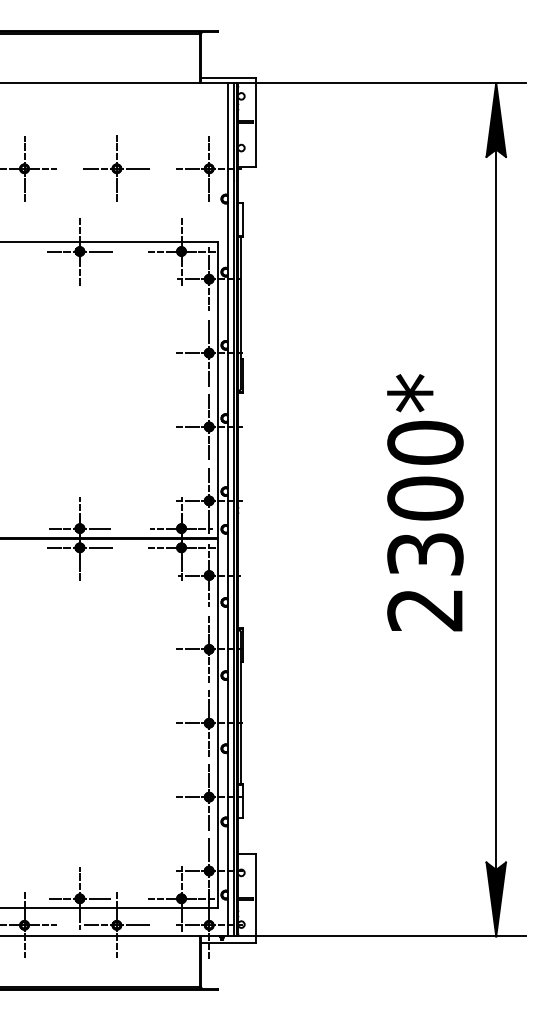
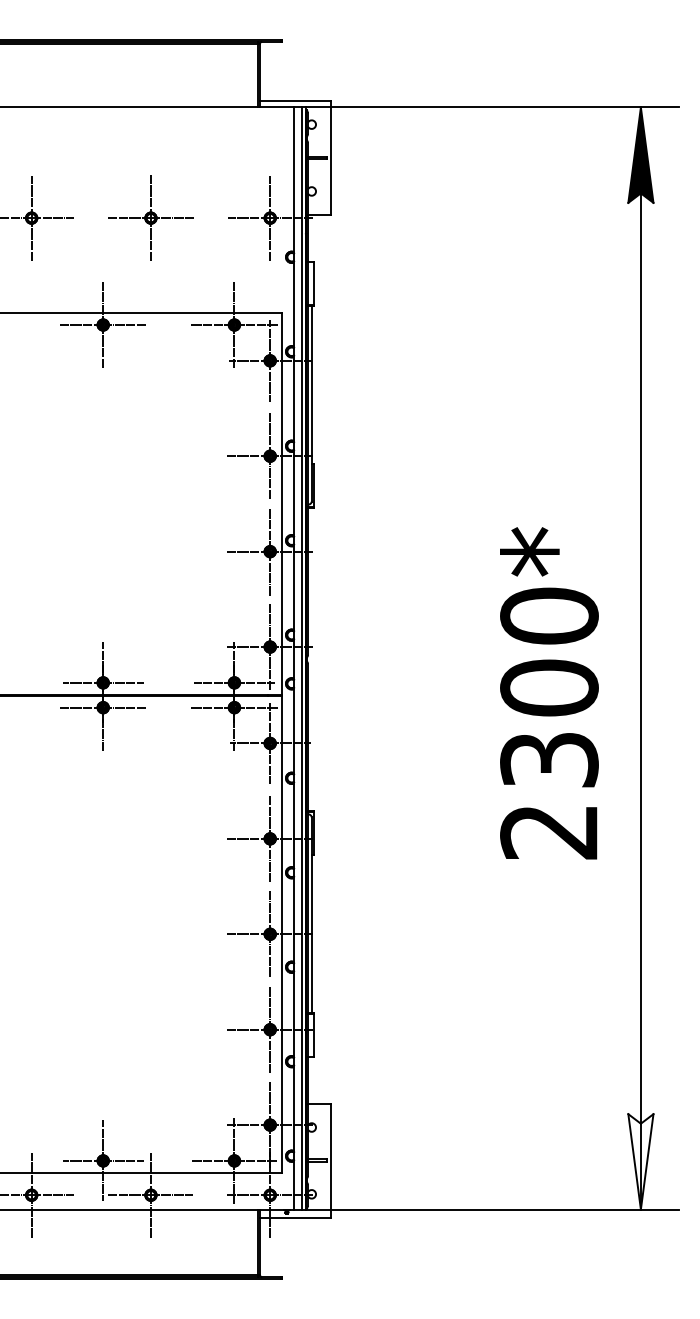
text: (425, 502) -> (549, 693), moved
fill: (495, 899) -> (639, 1161), removed

